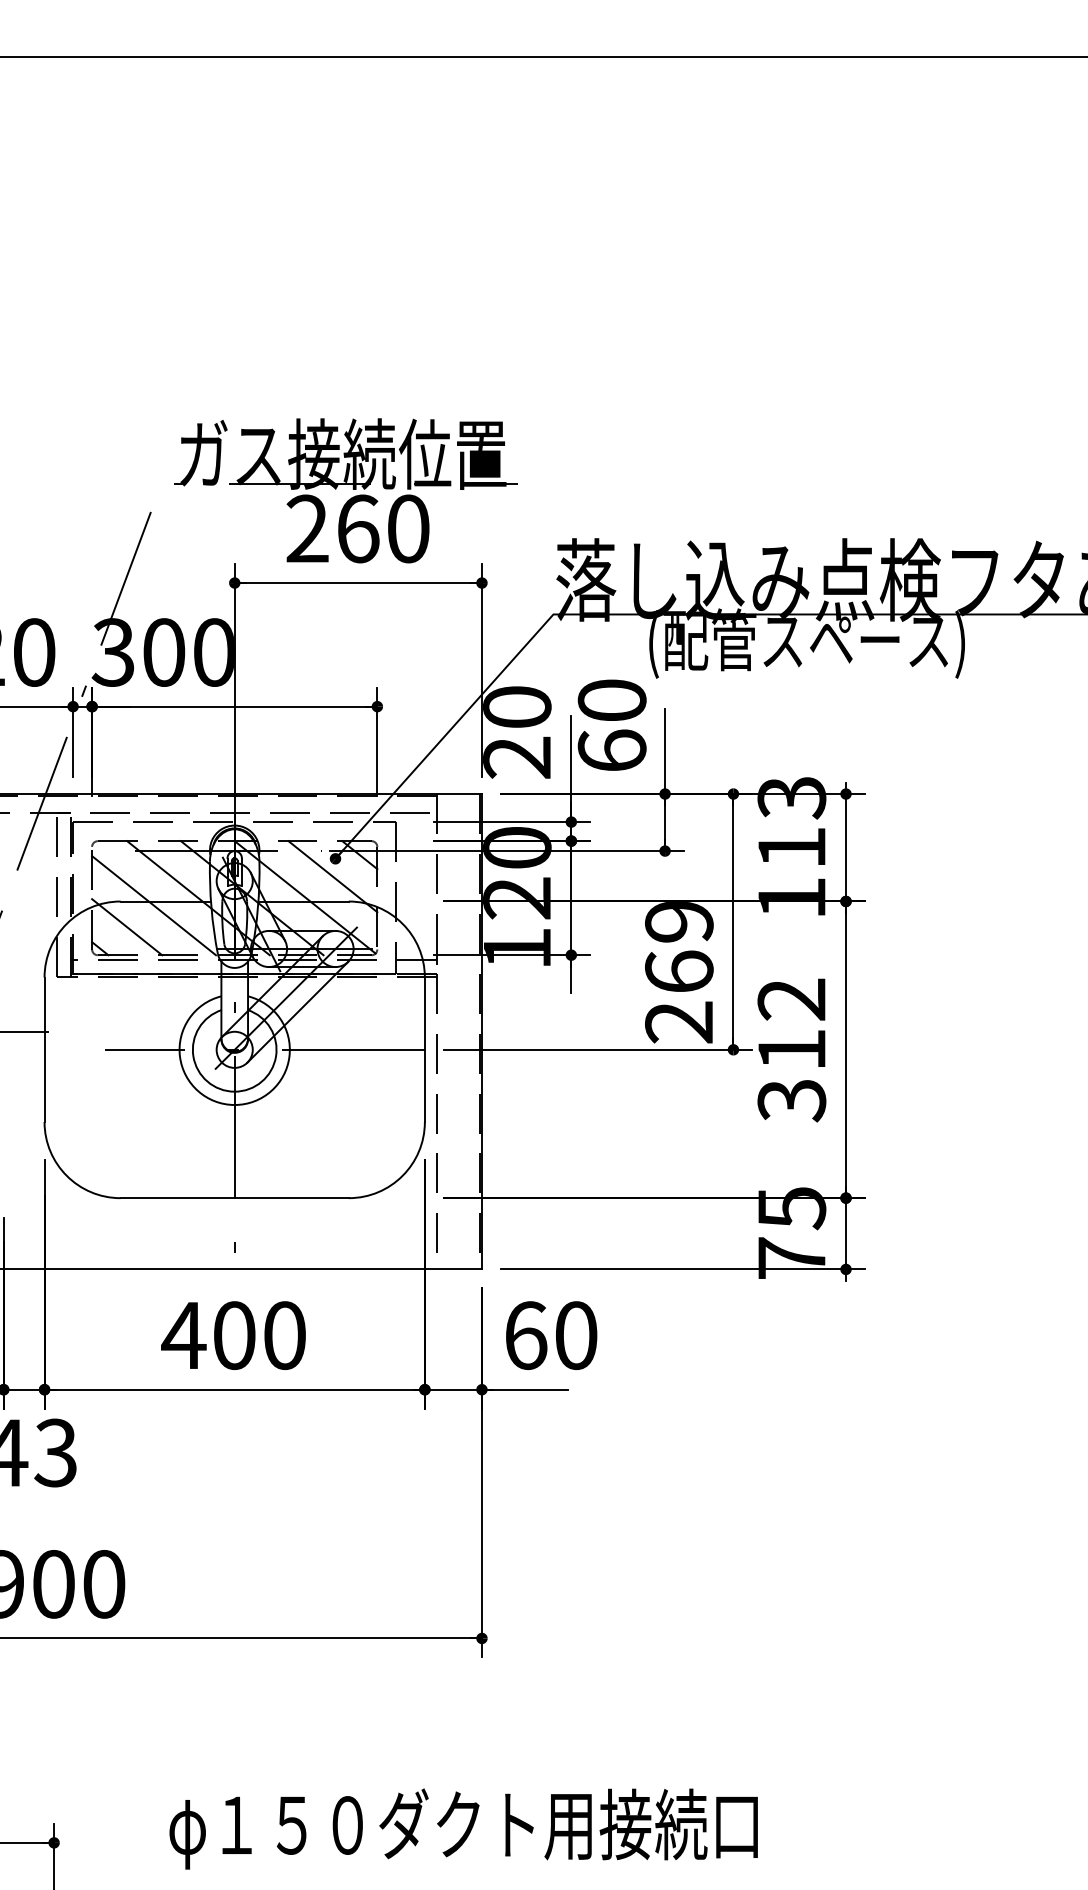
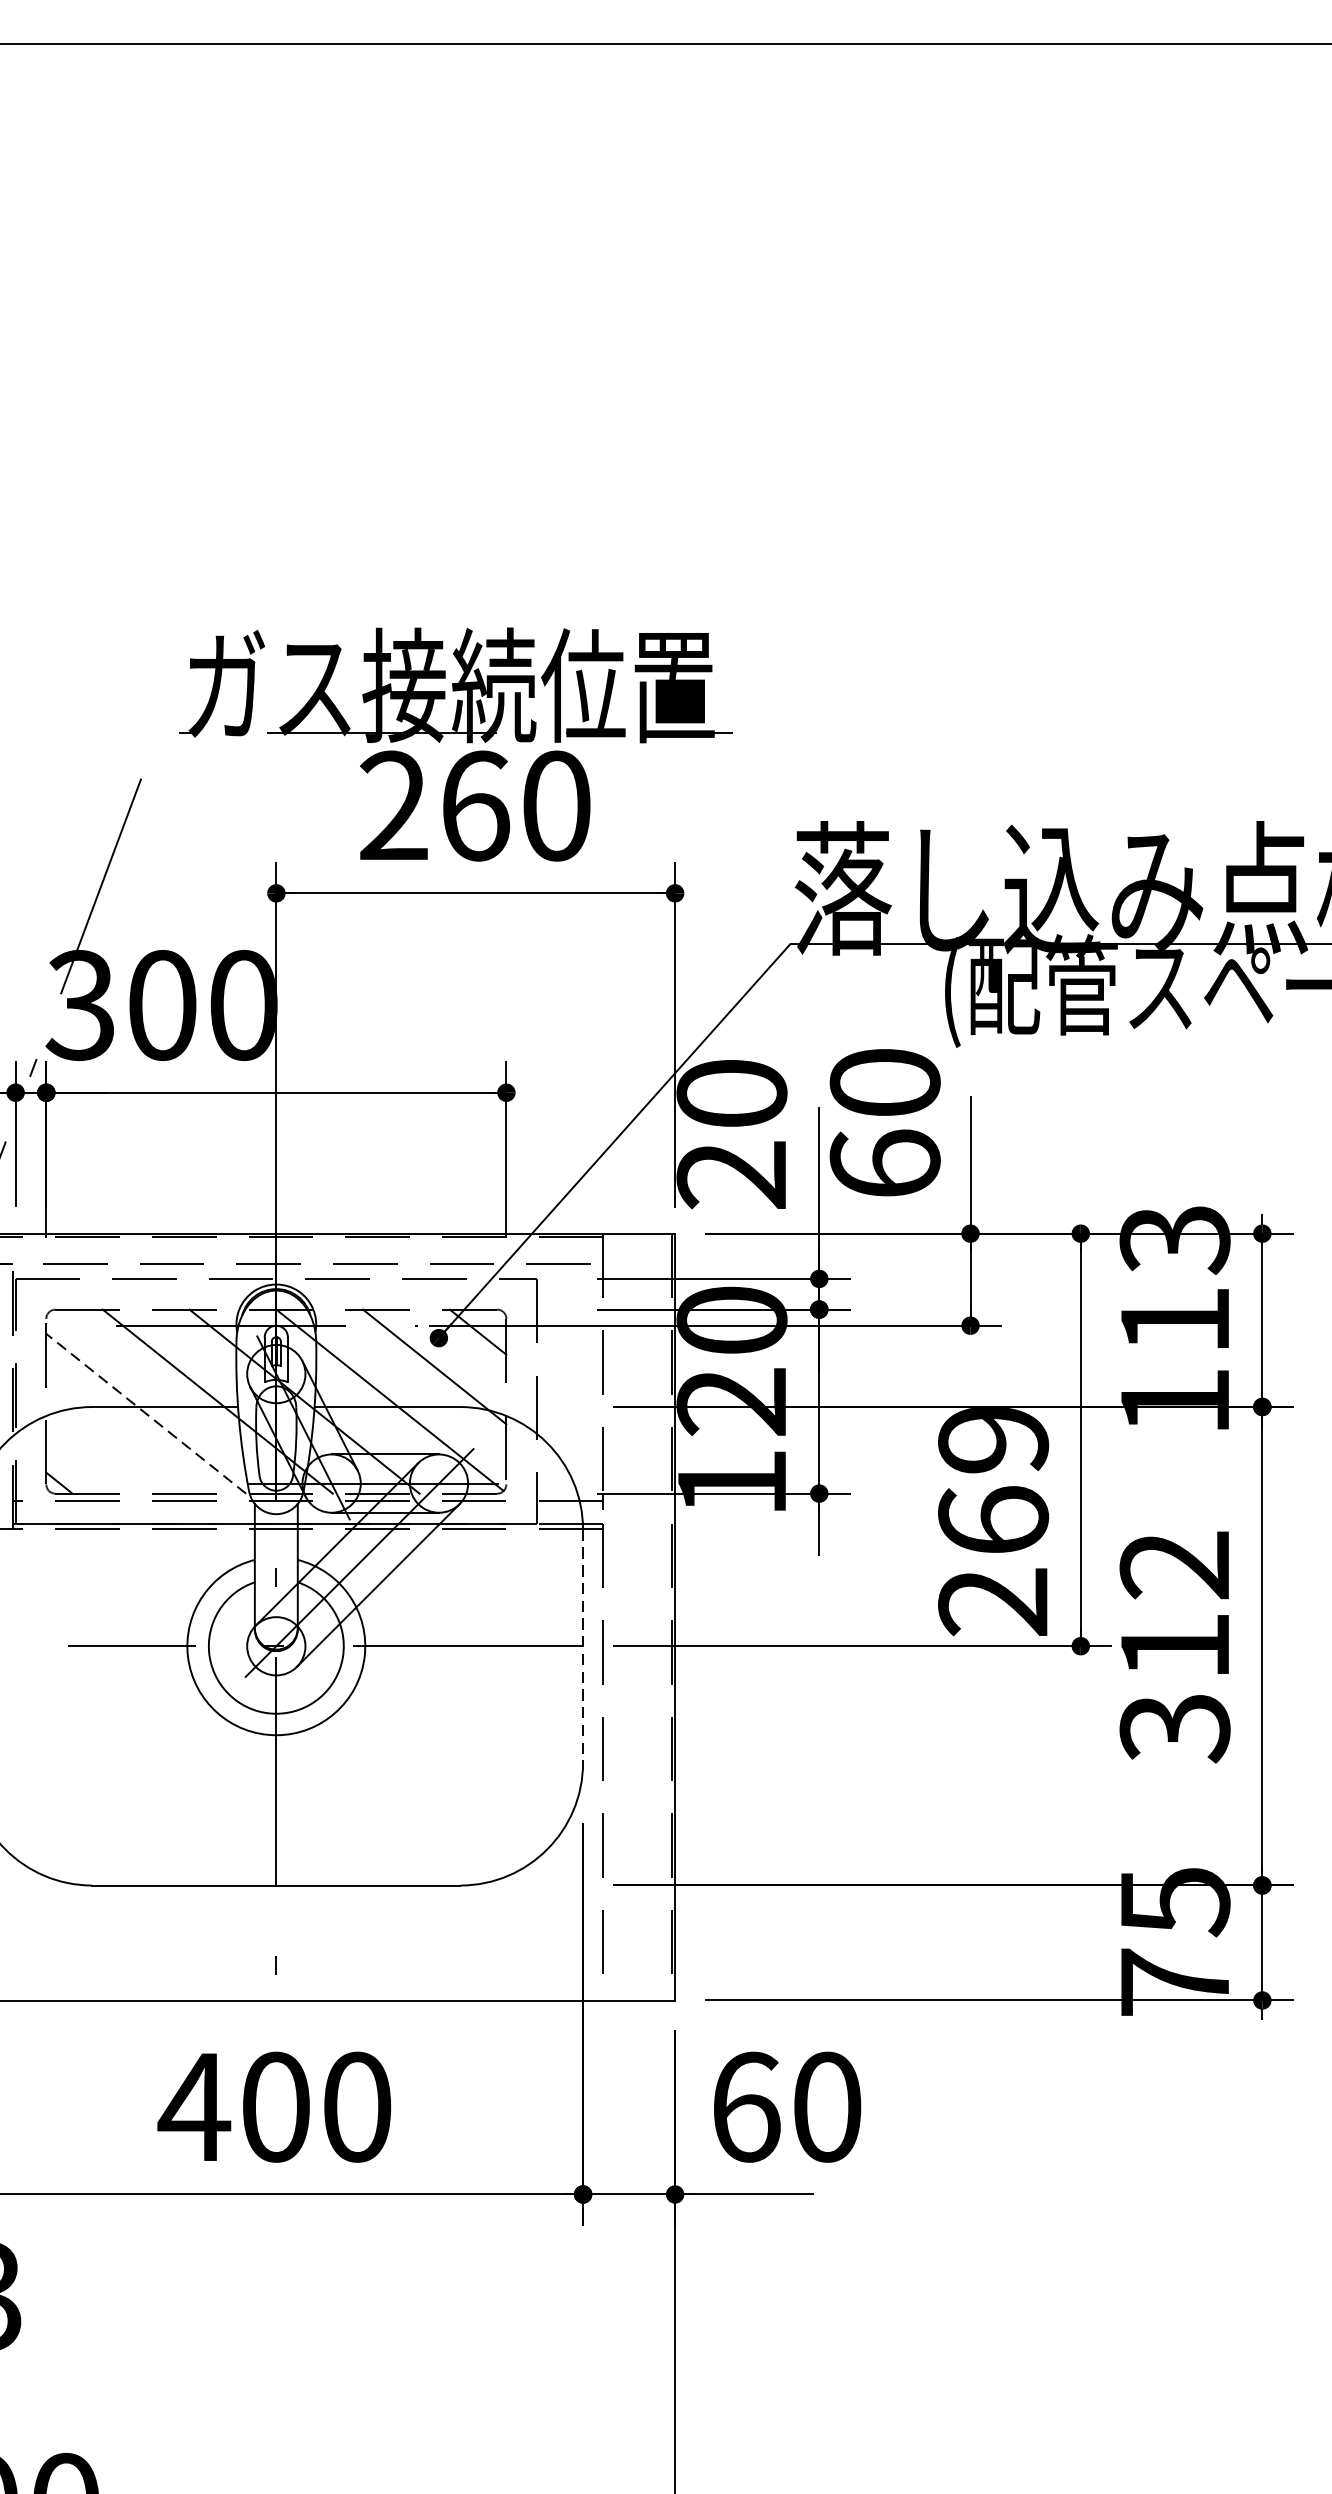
line: (153, 905) -> (145, 1413), solid -> dashed
line: (127, 927) -> (103, 1448), removed
line: (424, 1050) -> (582, 1647), solid -> dashed

